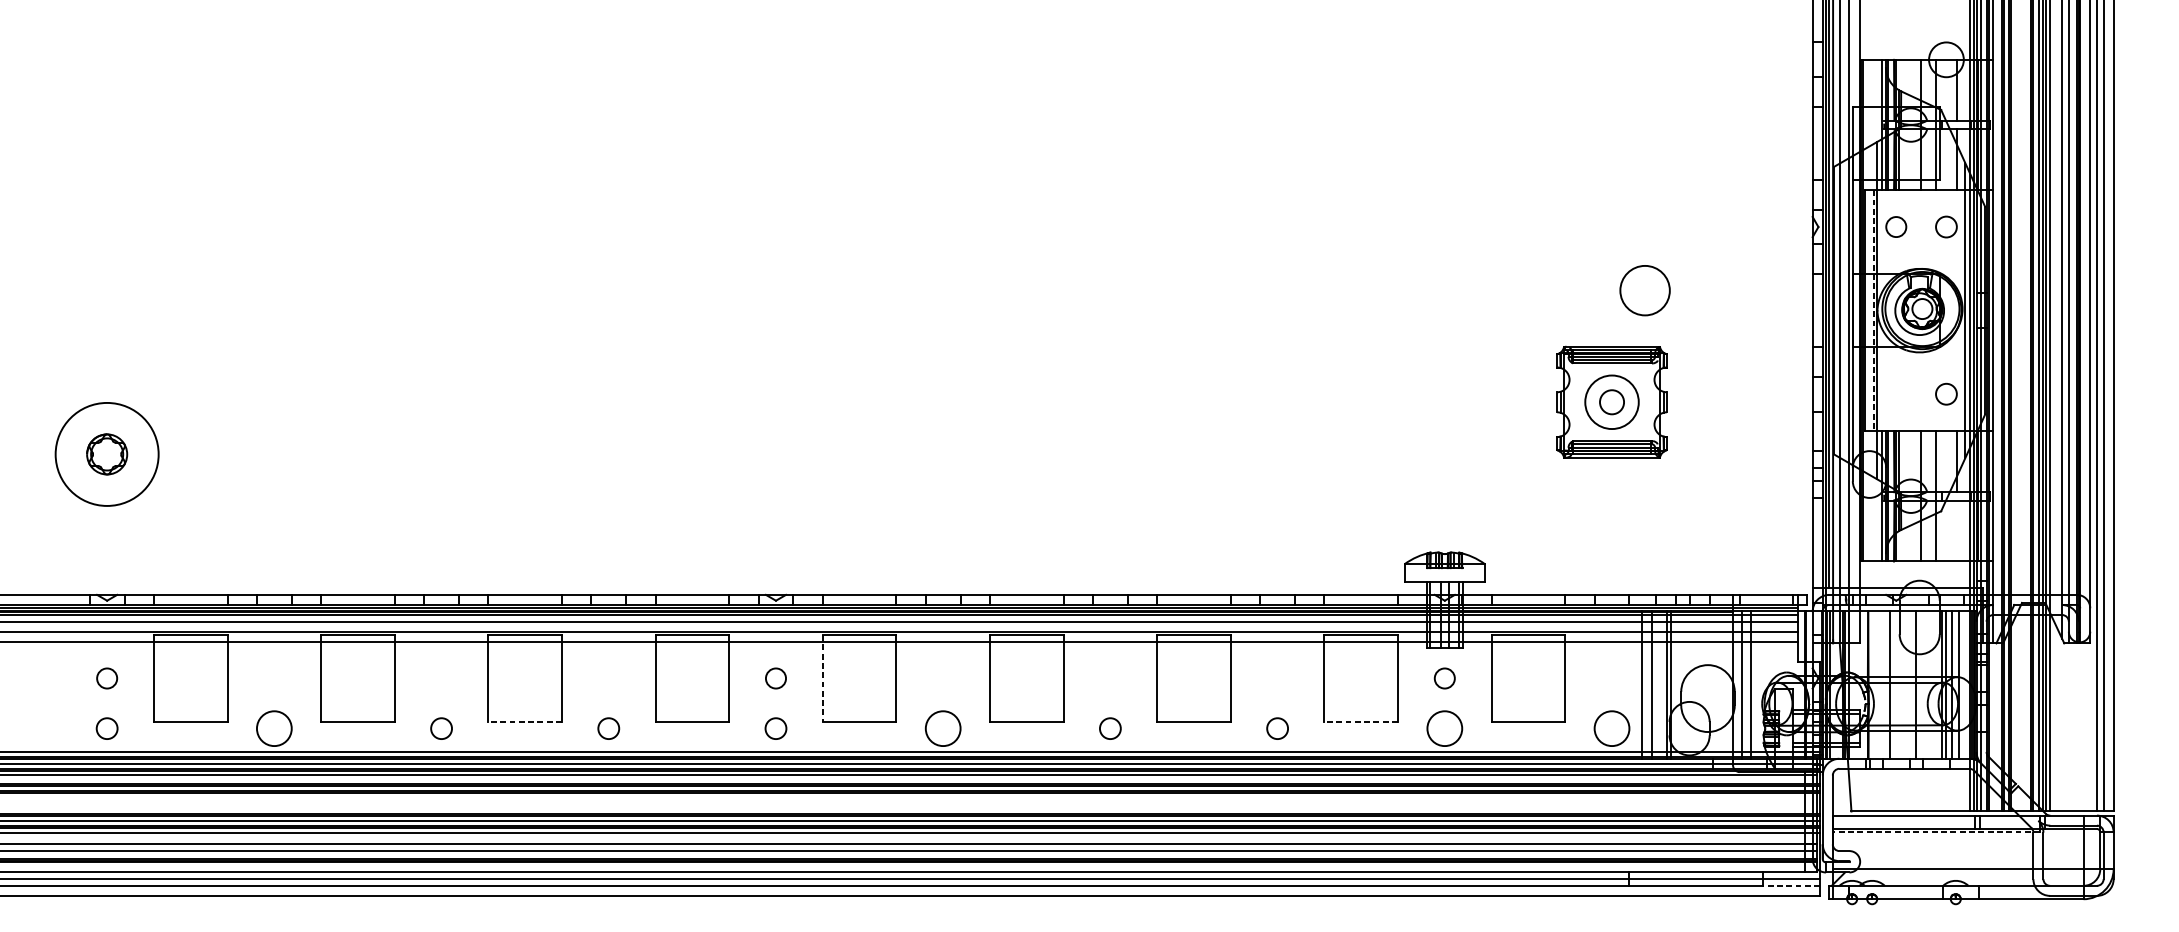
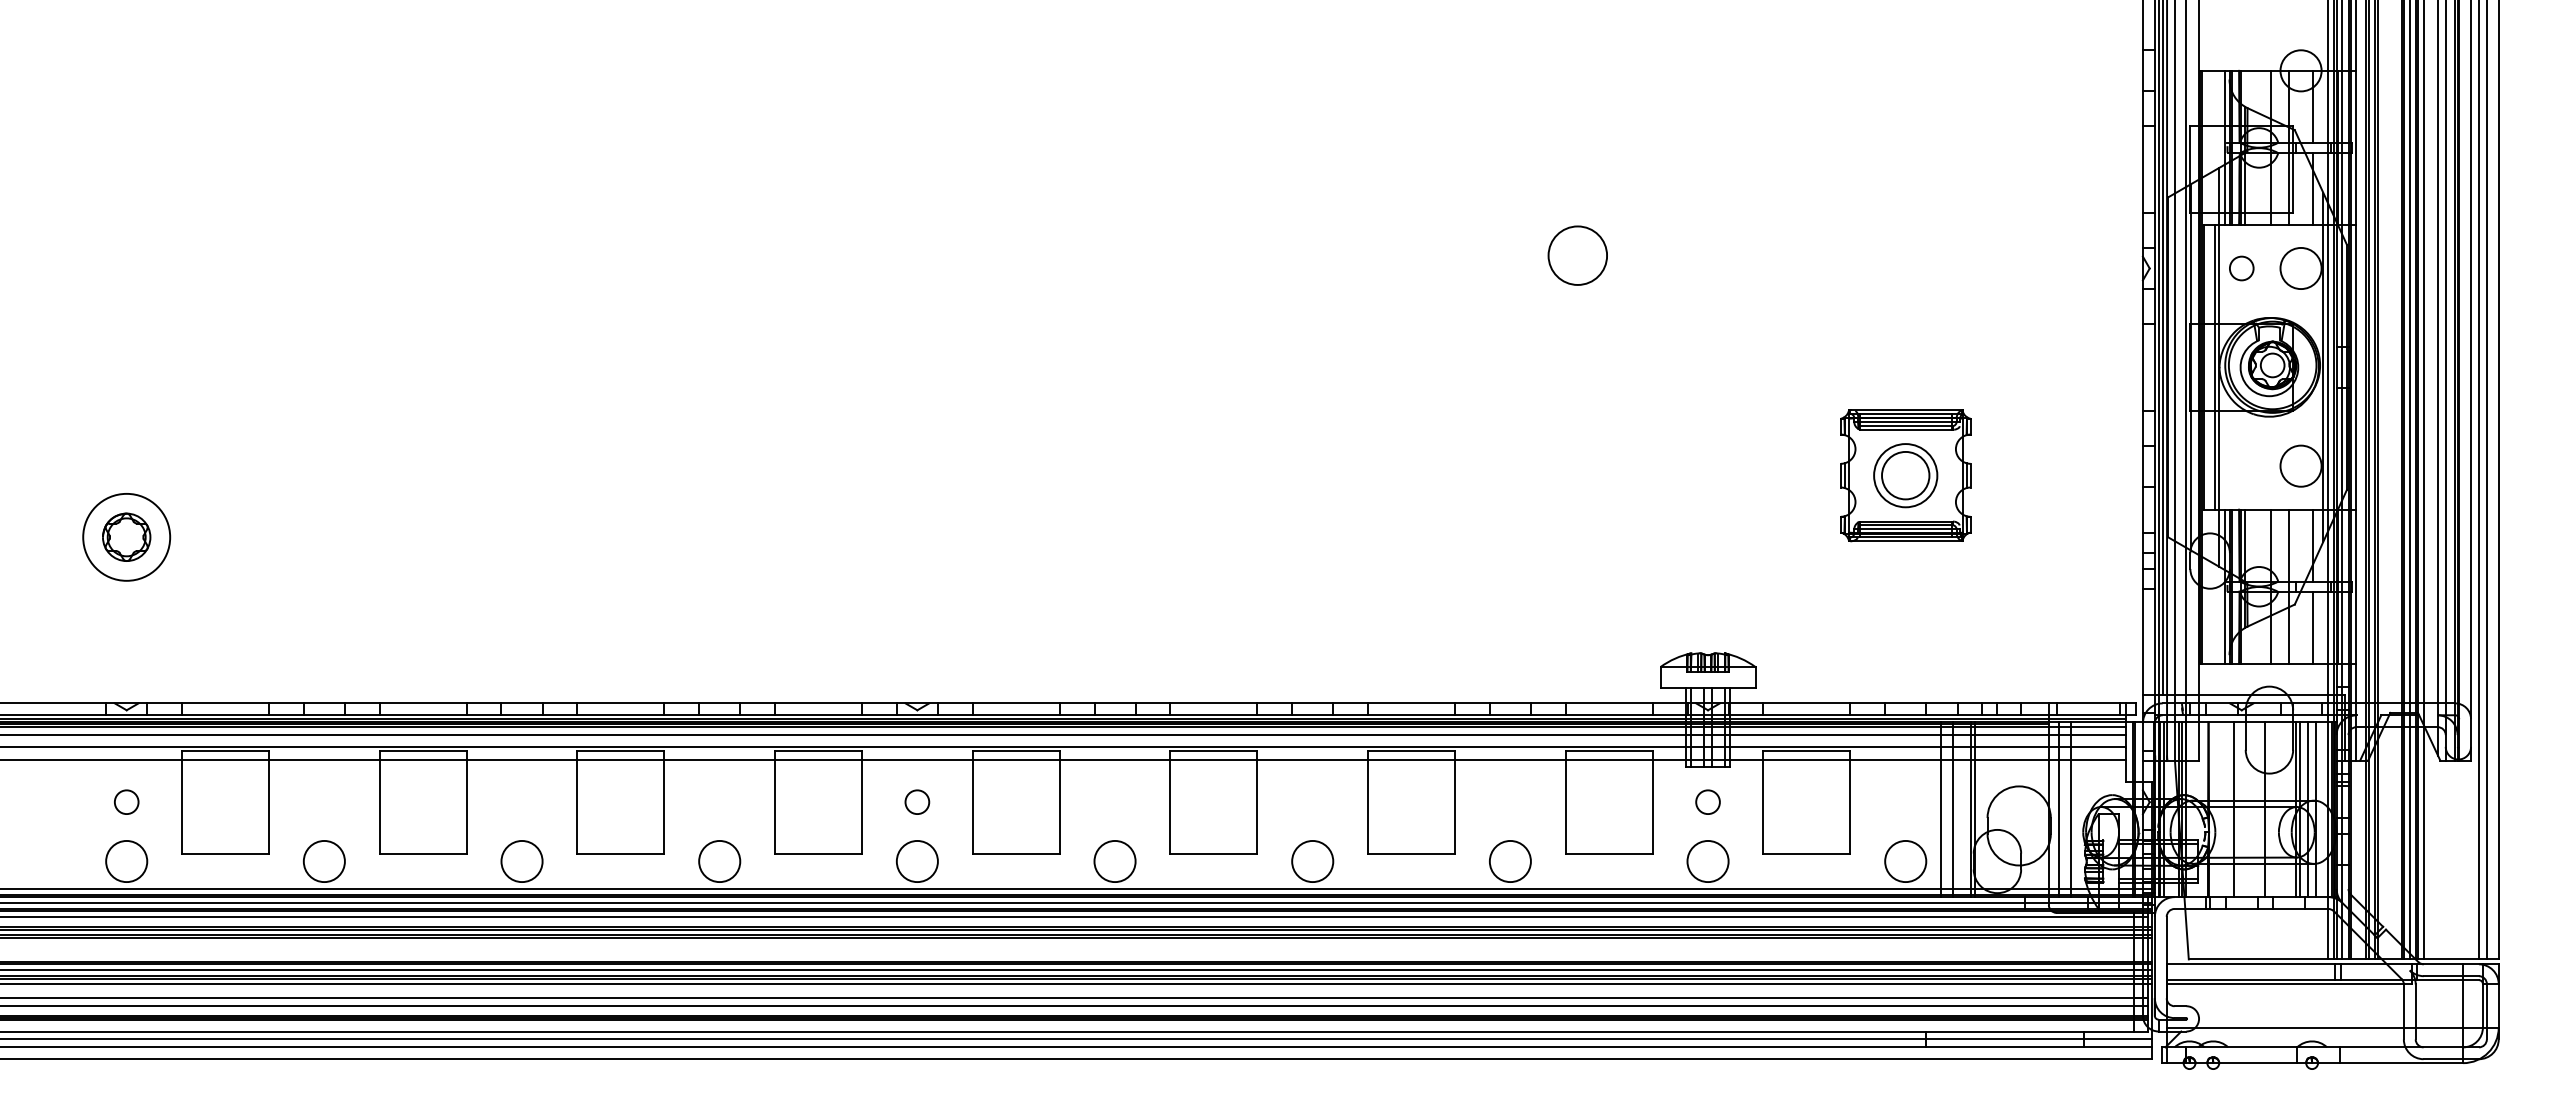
circle: (1945, 227) -> (2300, 268), size x1.67
circle: (1644, 290) -> (1577, 255), moved
line: (1873, 310) -> (2214, 367), dashed -> solid
circle: (1945, 393) -> (2300, 465), size x1.67
circle: (1611, 402) -> (1905, 475), size x1.67
circle: (106, 453) -> (126, 536), size x0.71
line: (1956, 530) -> (2313, 627), added
line: (822, 678) -> (972, 802), dashed -> solid
line: (524, 721) -> (620, 853), dashed -> solid
line: (1360, 721) -> (1608, 853), dashed -> solid
circle: (106, 728) -> (126, 861), size x1.67
circle: (441, 728) -> (521, 861), size x1.67
circle: (608, 728) -> (719, 861), size x1.67
circle: (775, 728) -> (916, 861), size x1.67
circle: (1110, 728) -> (1312, 861), size x1.67
circle: (1276, 728) -> (1509, 861), size x1.67
line: (1936, 832) -> (2289, 984), dashed -> solid
line: (1791, 885) -> (2117, 1047), dashed -> solid

